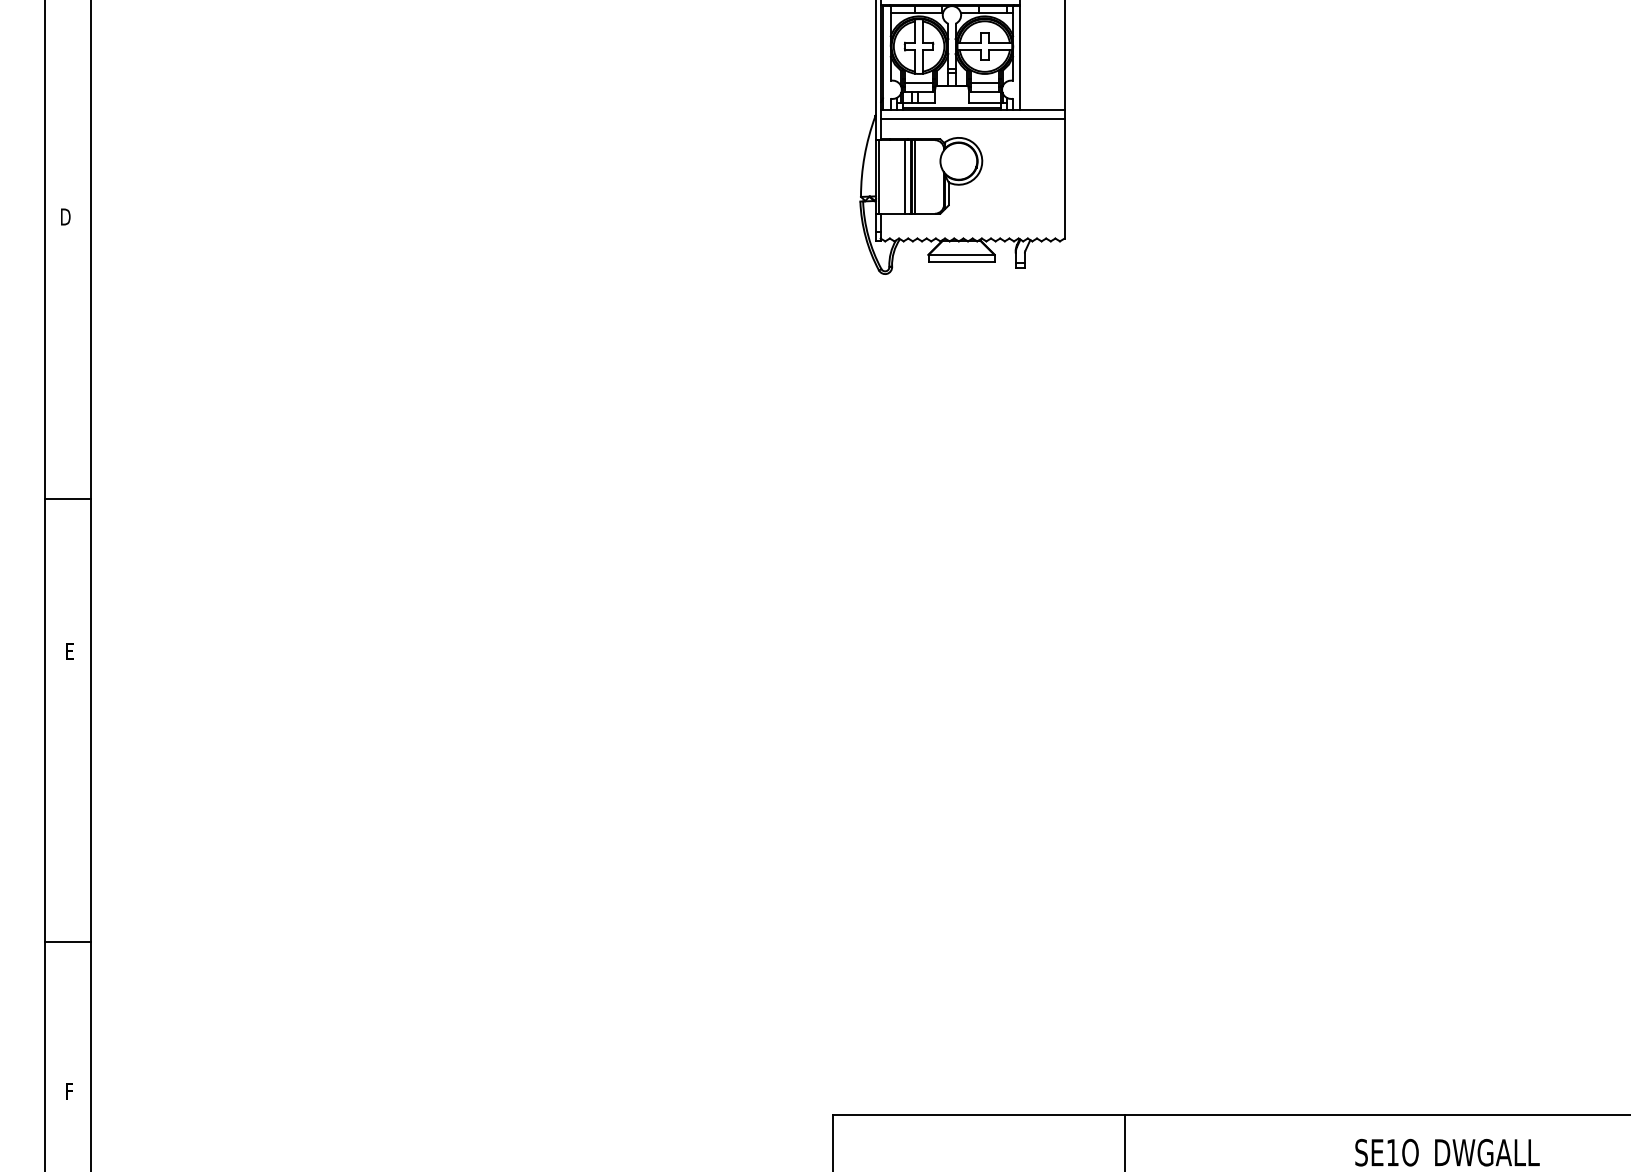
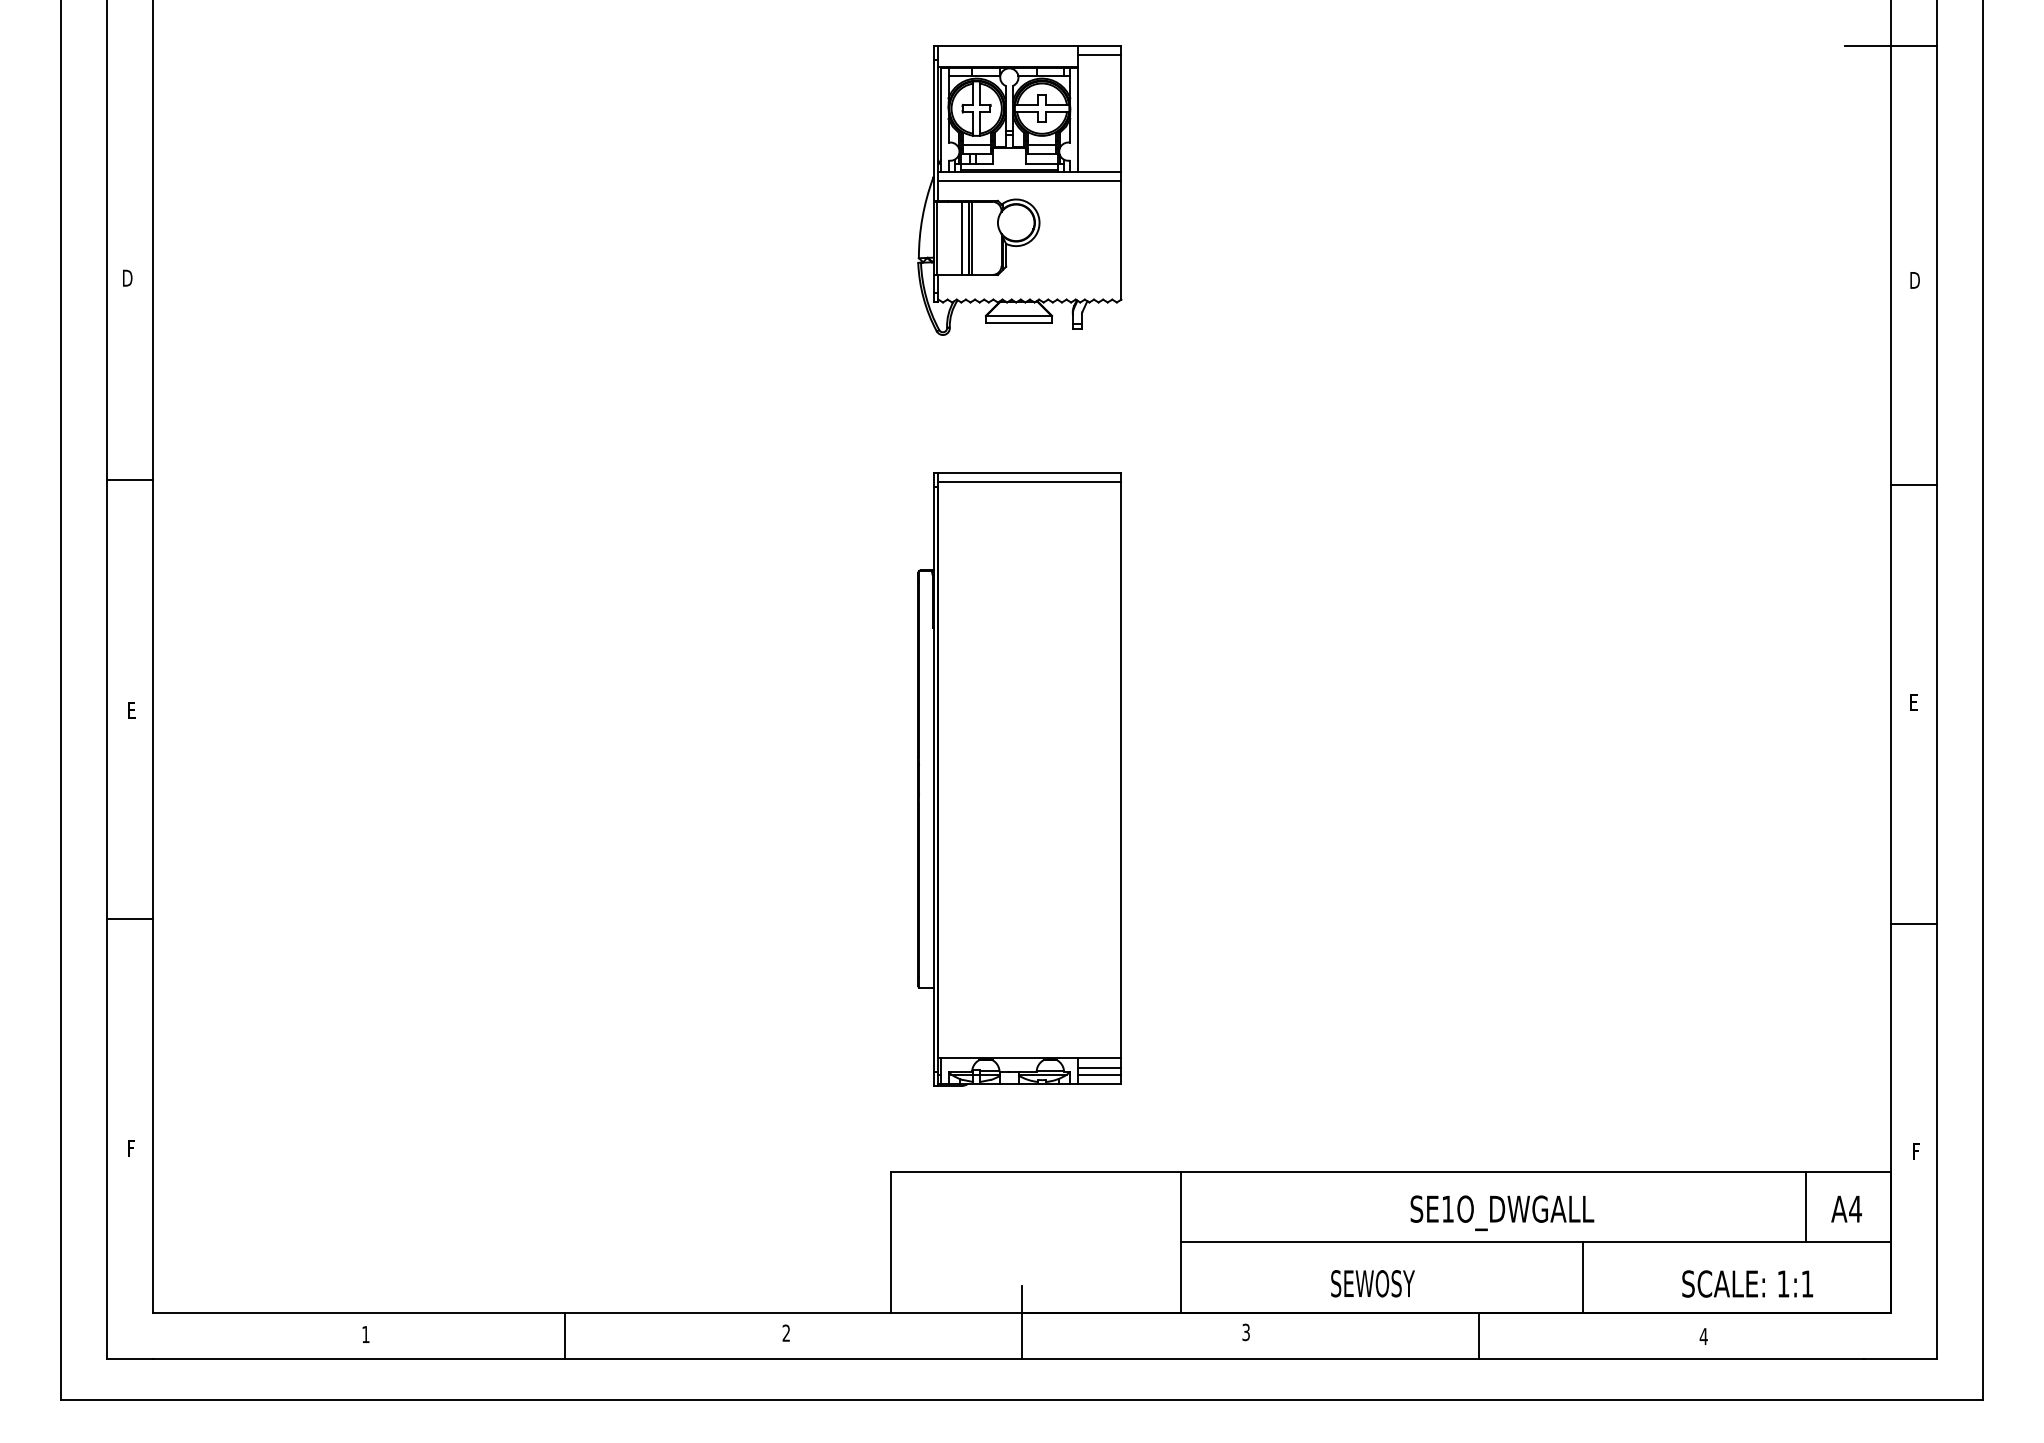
line: (67, 499) -> (129, 480), moved
part: (962, 720) -> (1019, 779), added
line: (67, 941) -> (129, 919), moved

